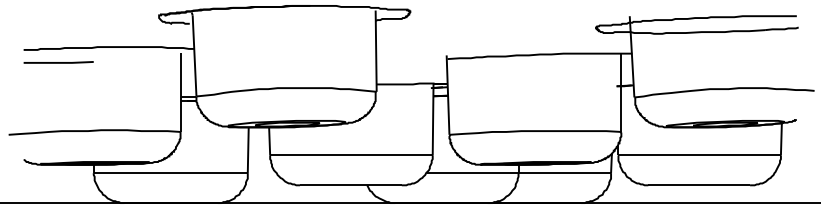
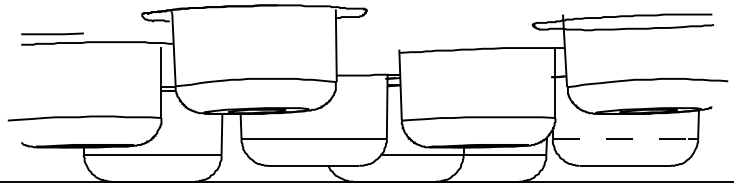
line: (58, 61) -> (52, 33), moved
line: (694, 155) -> (620, 139), solid -> dashed

